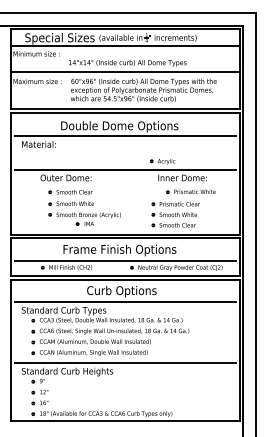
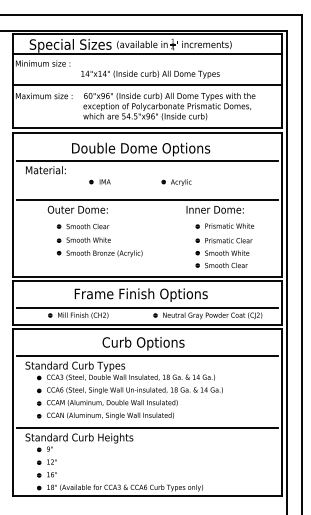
text: (162, 161) -> (176, 182), moved
text: (175, 215) -> (223, 253), moved
text: (84, 223) -> (99, 181), moved

